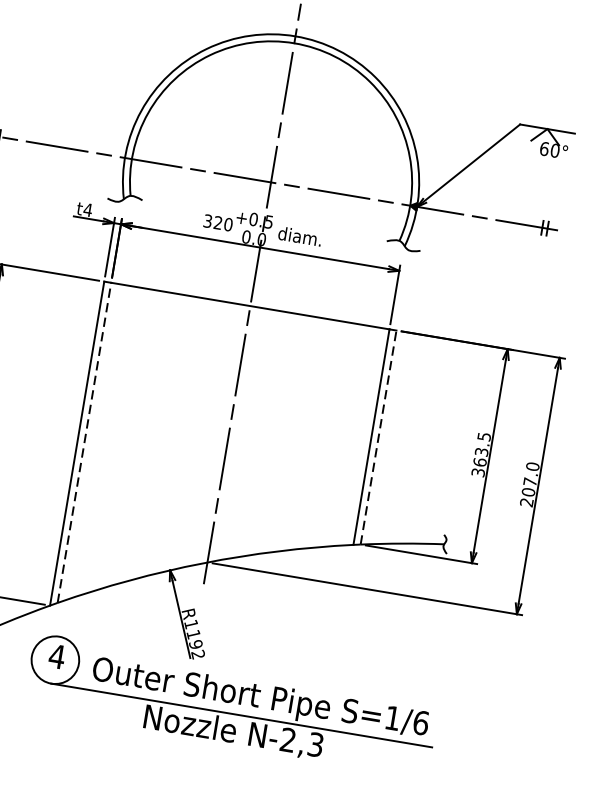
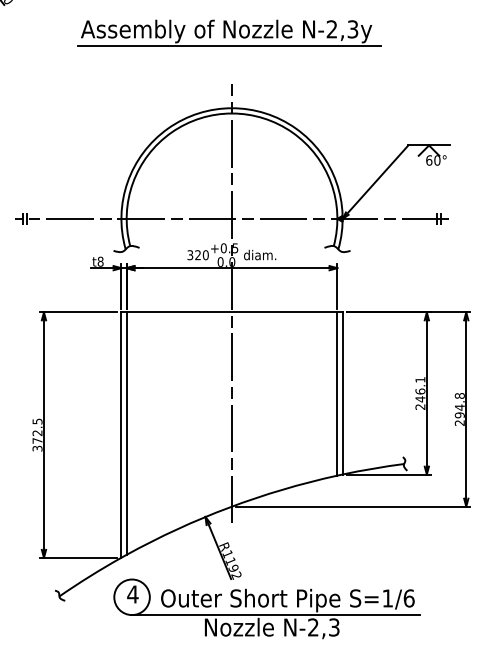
text: (87, 209) -> (100, 261), t4 -> t8
line: (378, 437) -> (342, 393), dashed -> solid
line: (84, 442) -> (126, 433), dashed -> solid
text: (481, 454) -> (420, 393), 363.5 -> 246.1
text: (530, 479) -> (459, 405), 207.0 -> 294.8

